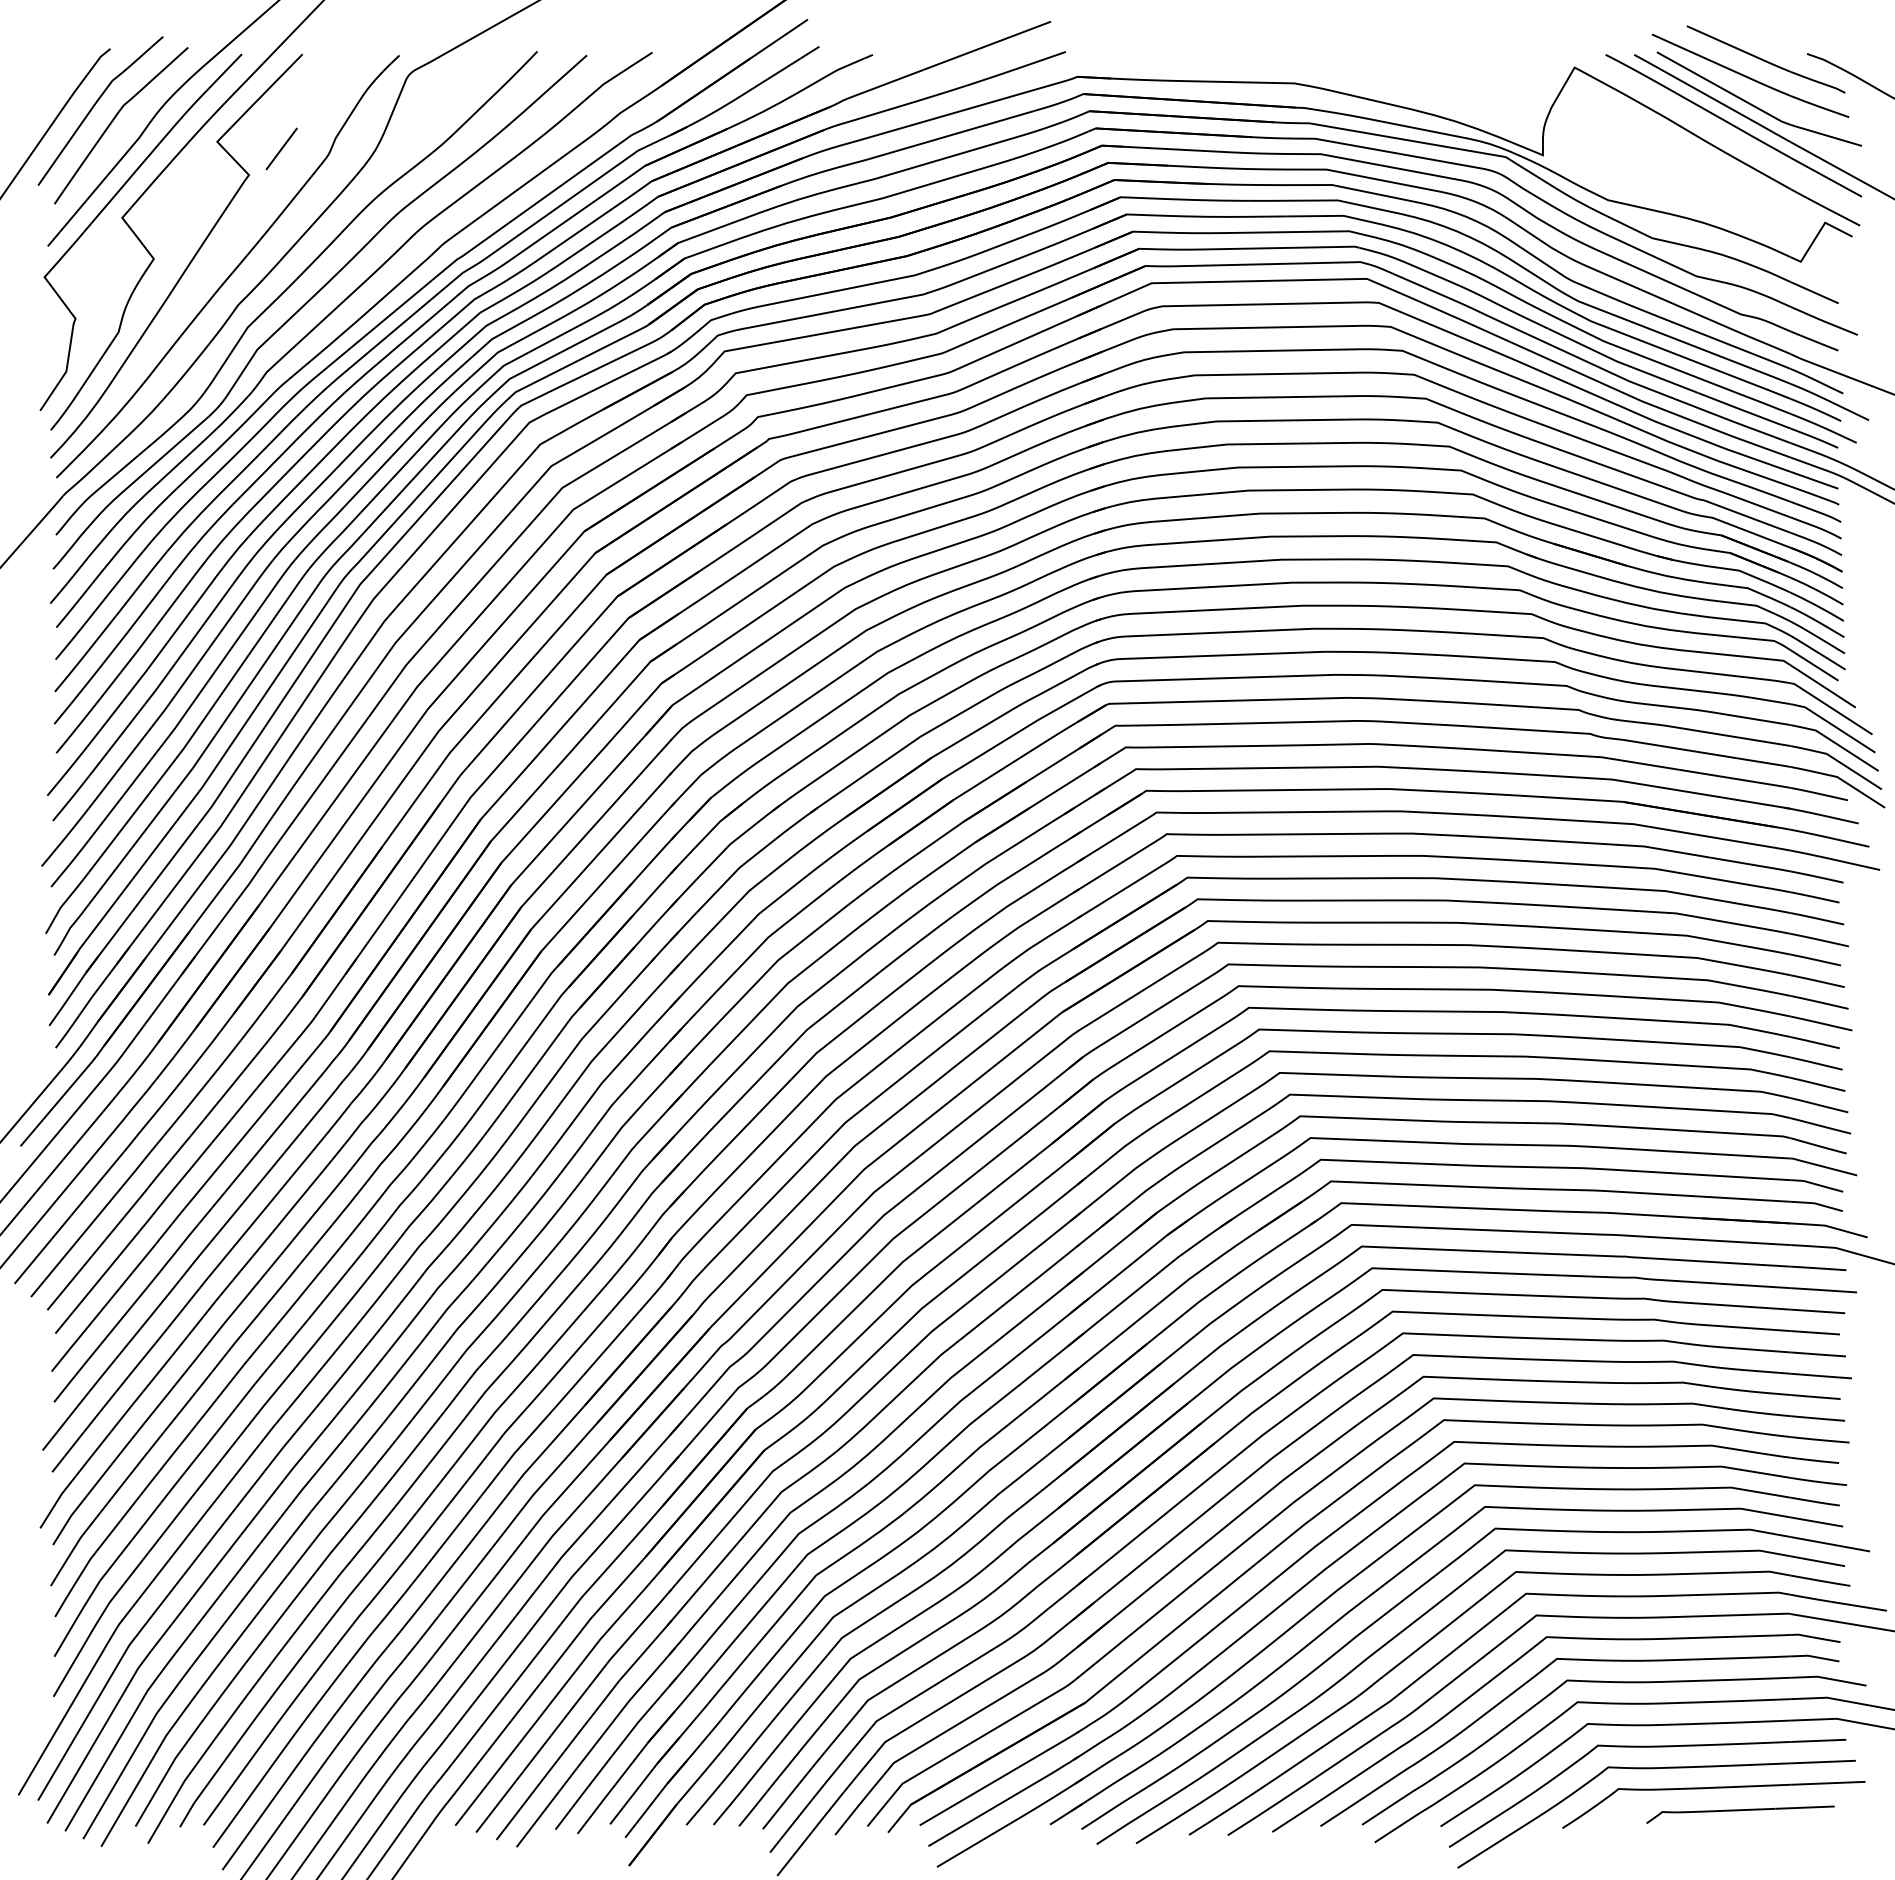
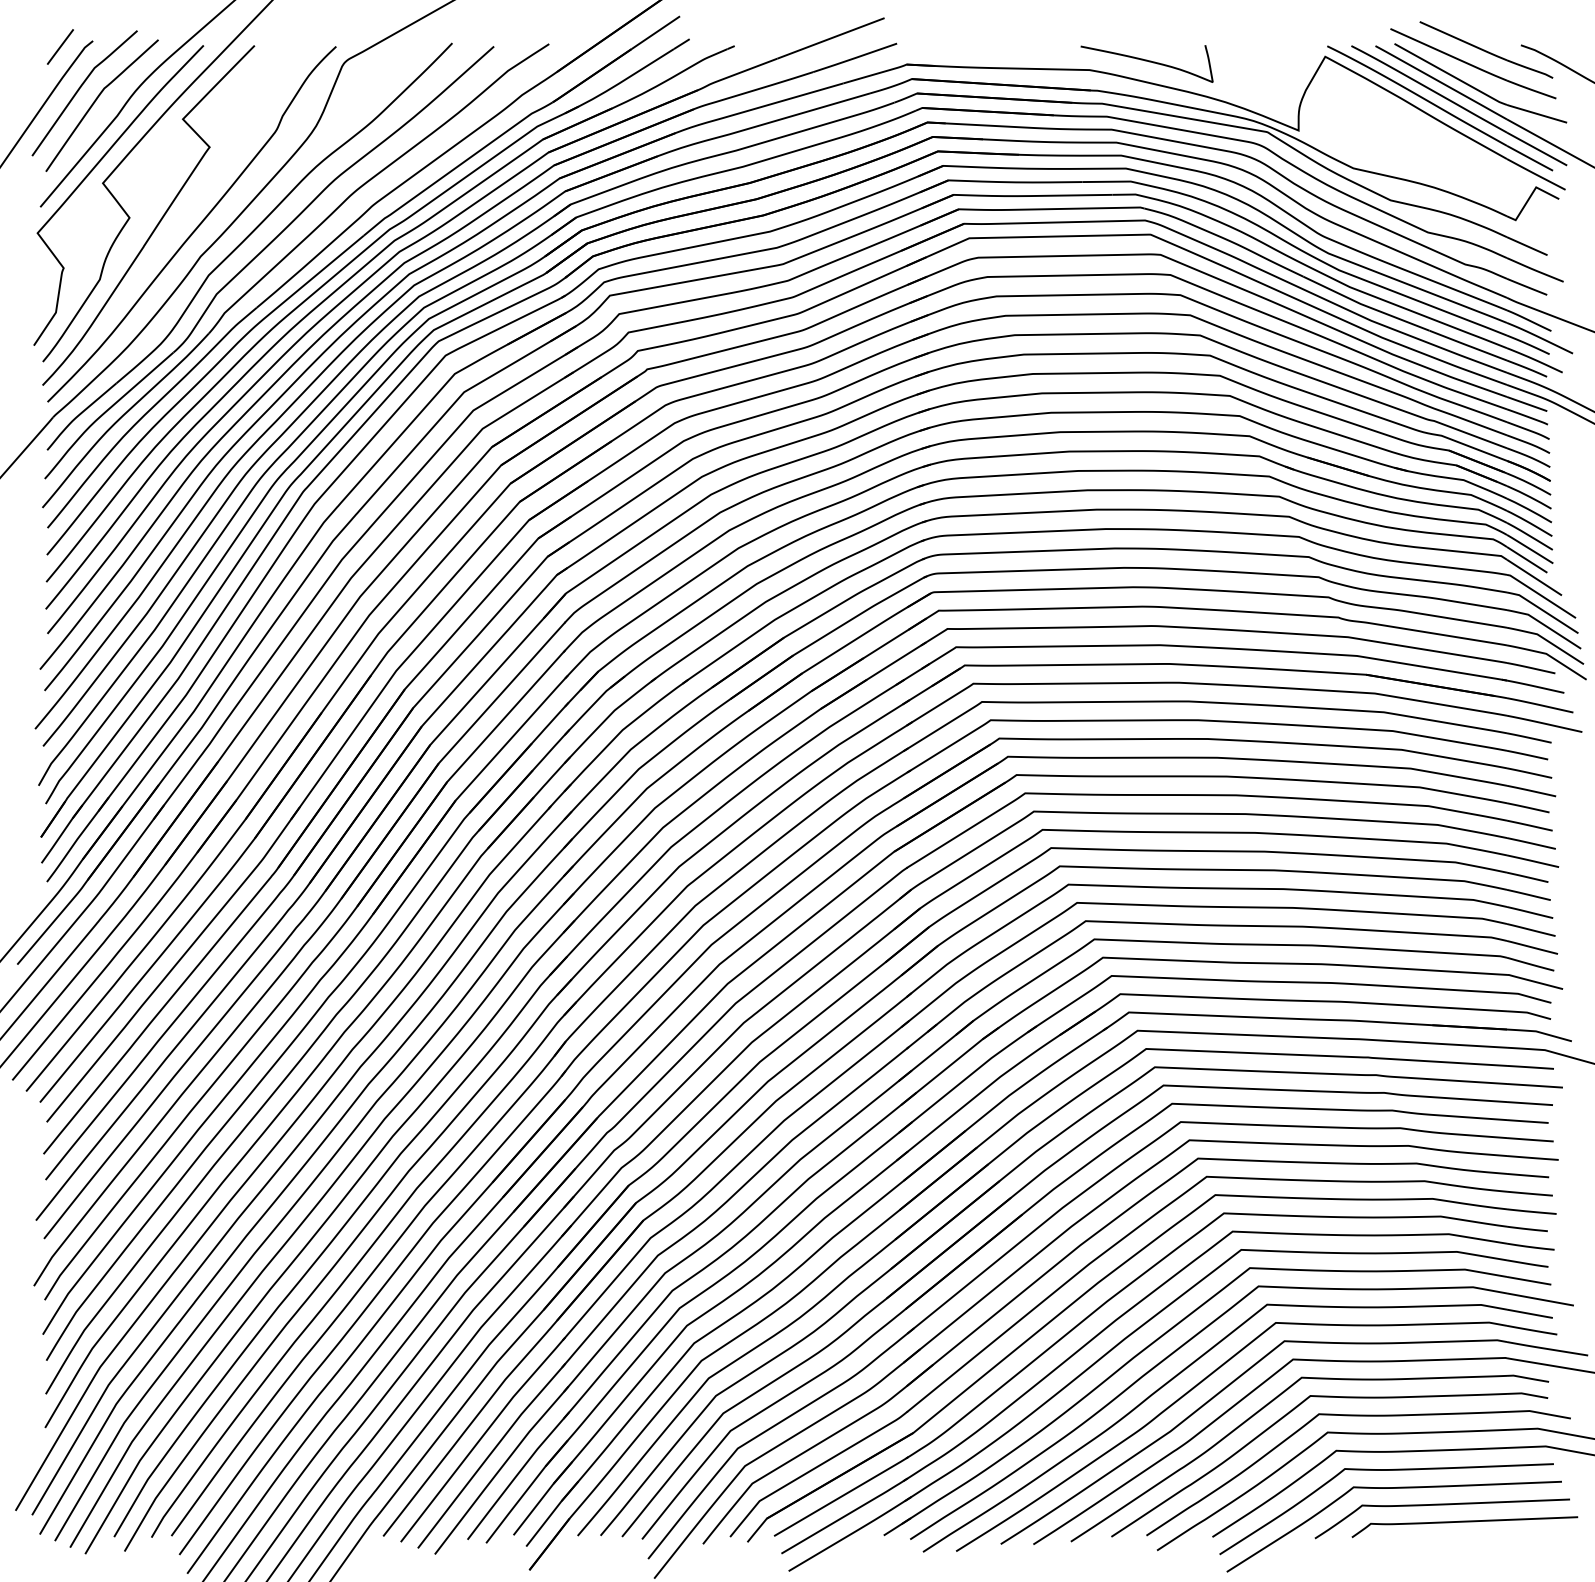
curve: (1362, 73) -> (1146, 61), added
part: (1710, 128) -> (1439, 108), added
line: (281, 148) -> (60, 46), moved
part: (1740, 1814) -> (1464, 1526), size x1.43

